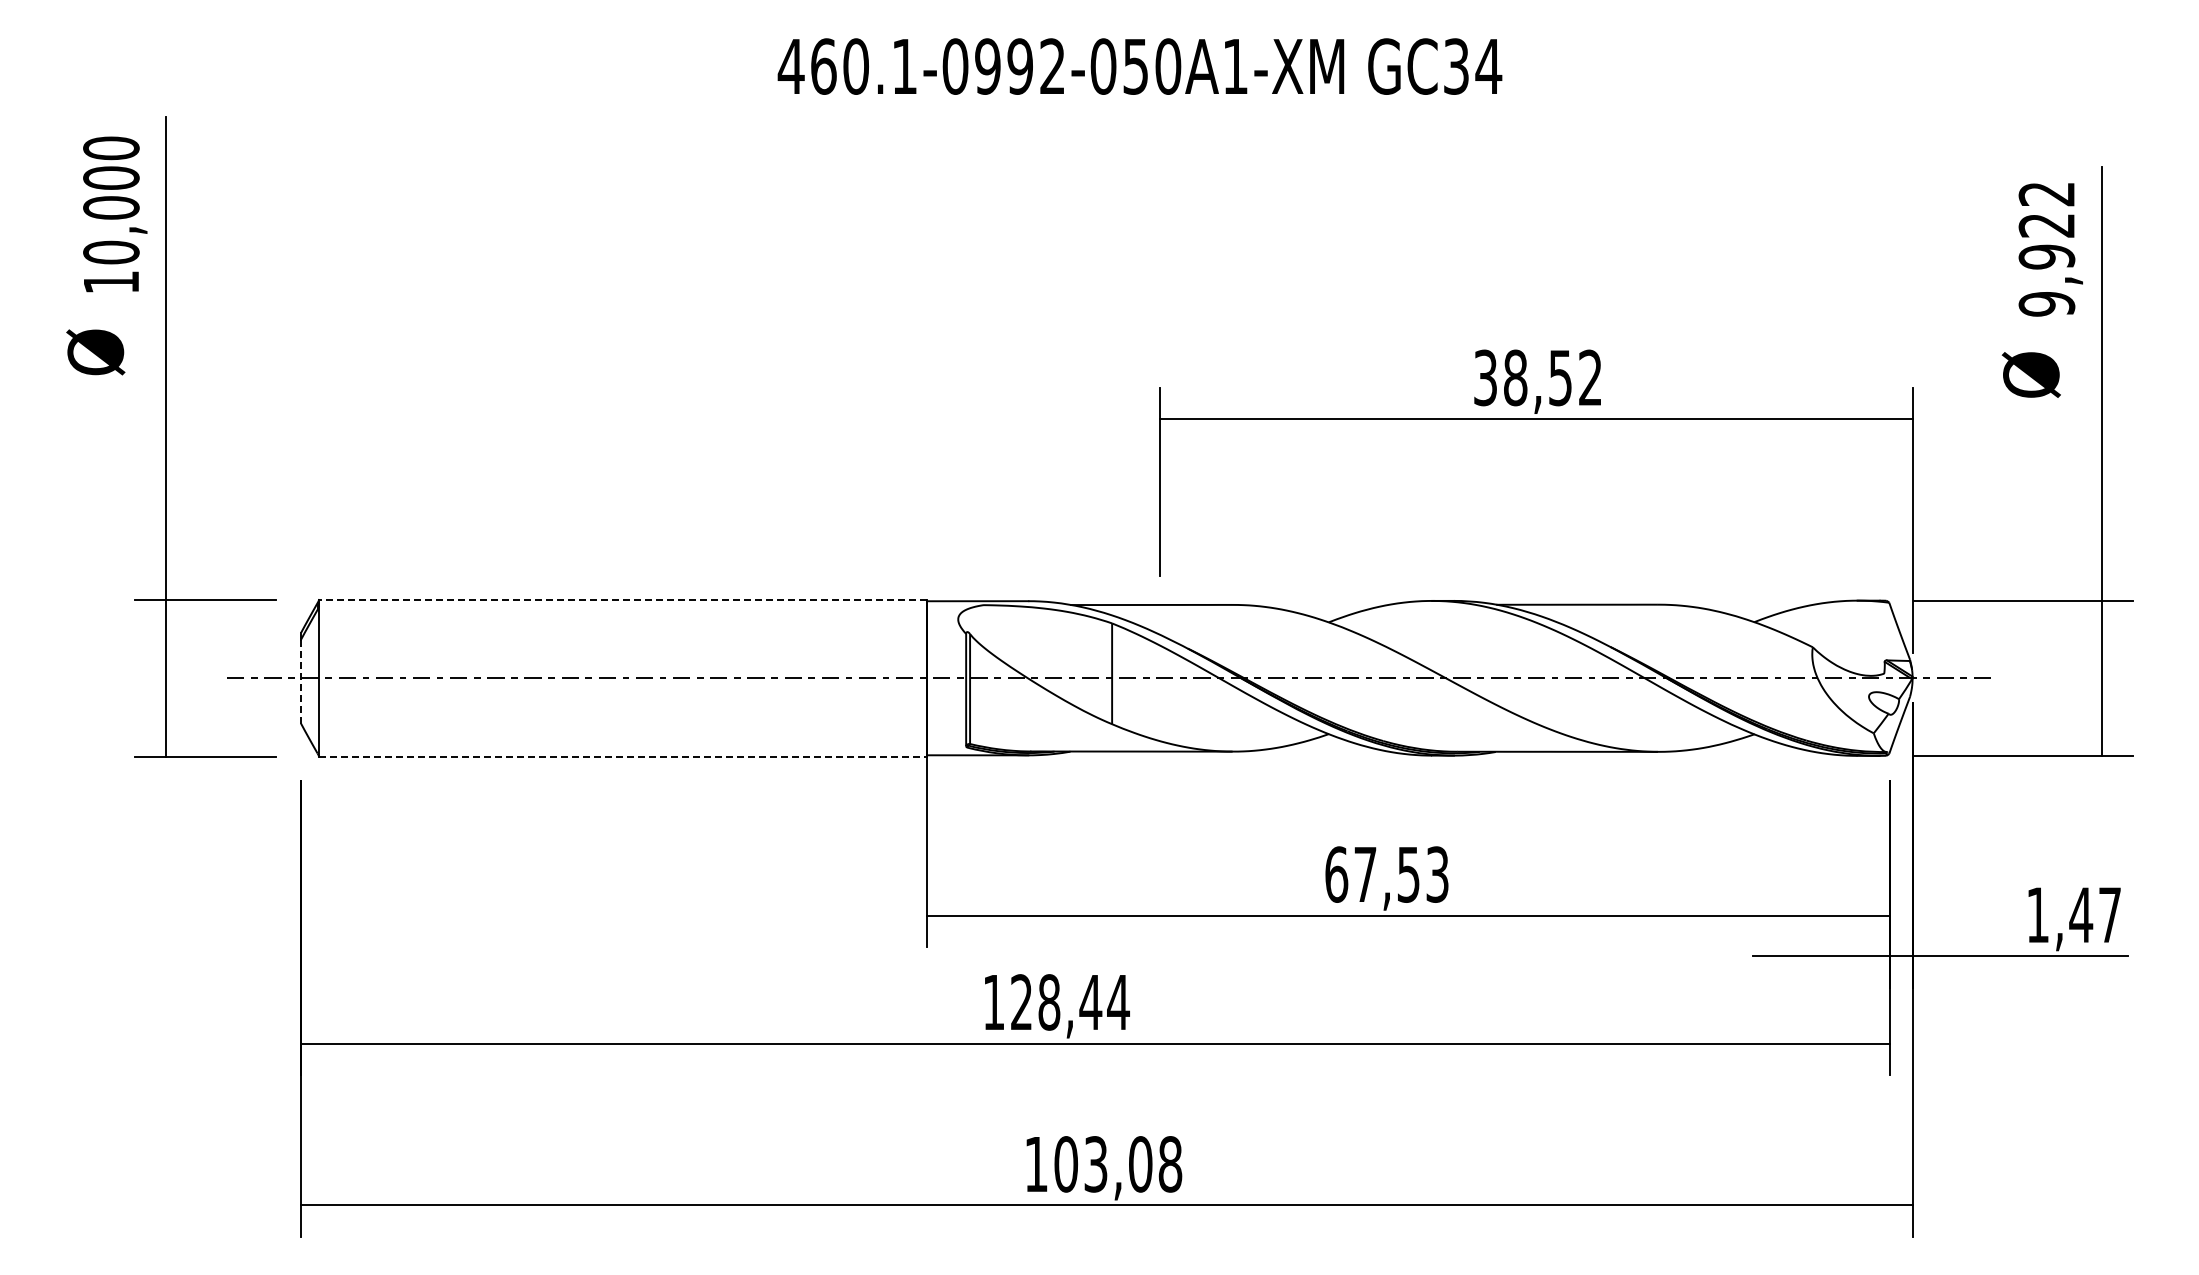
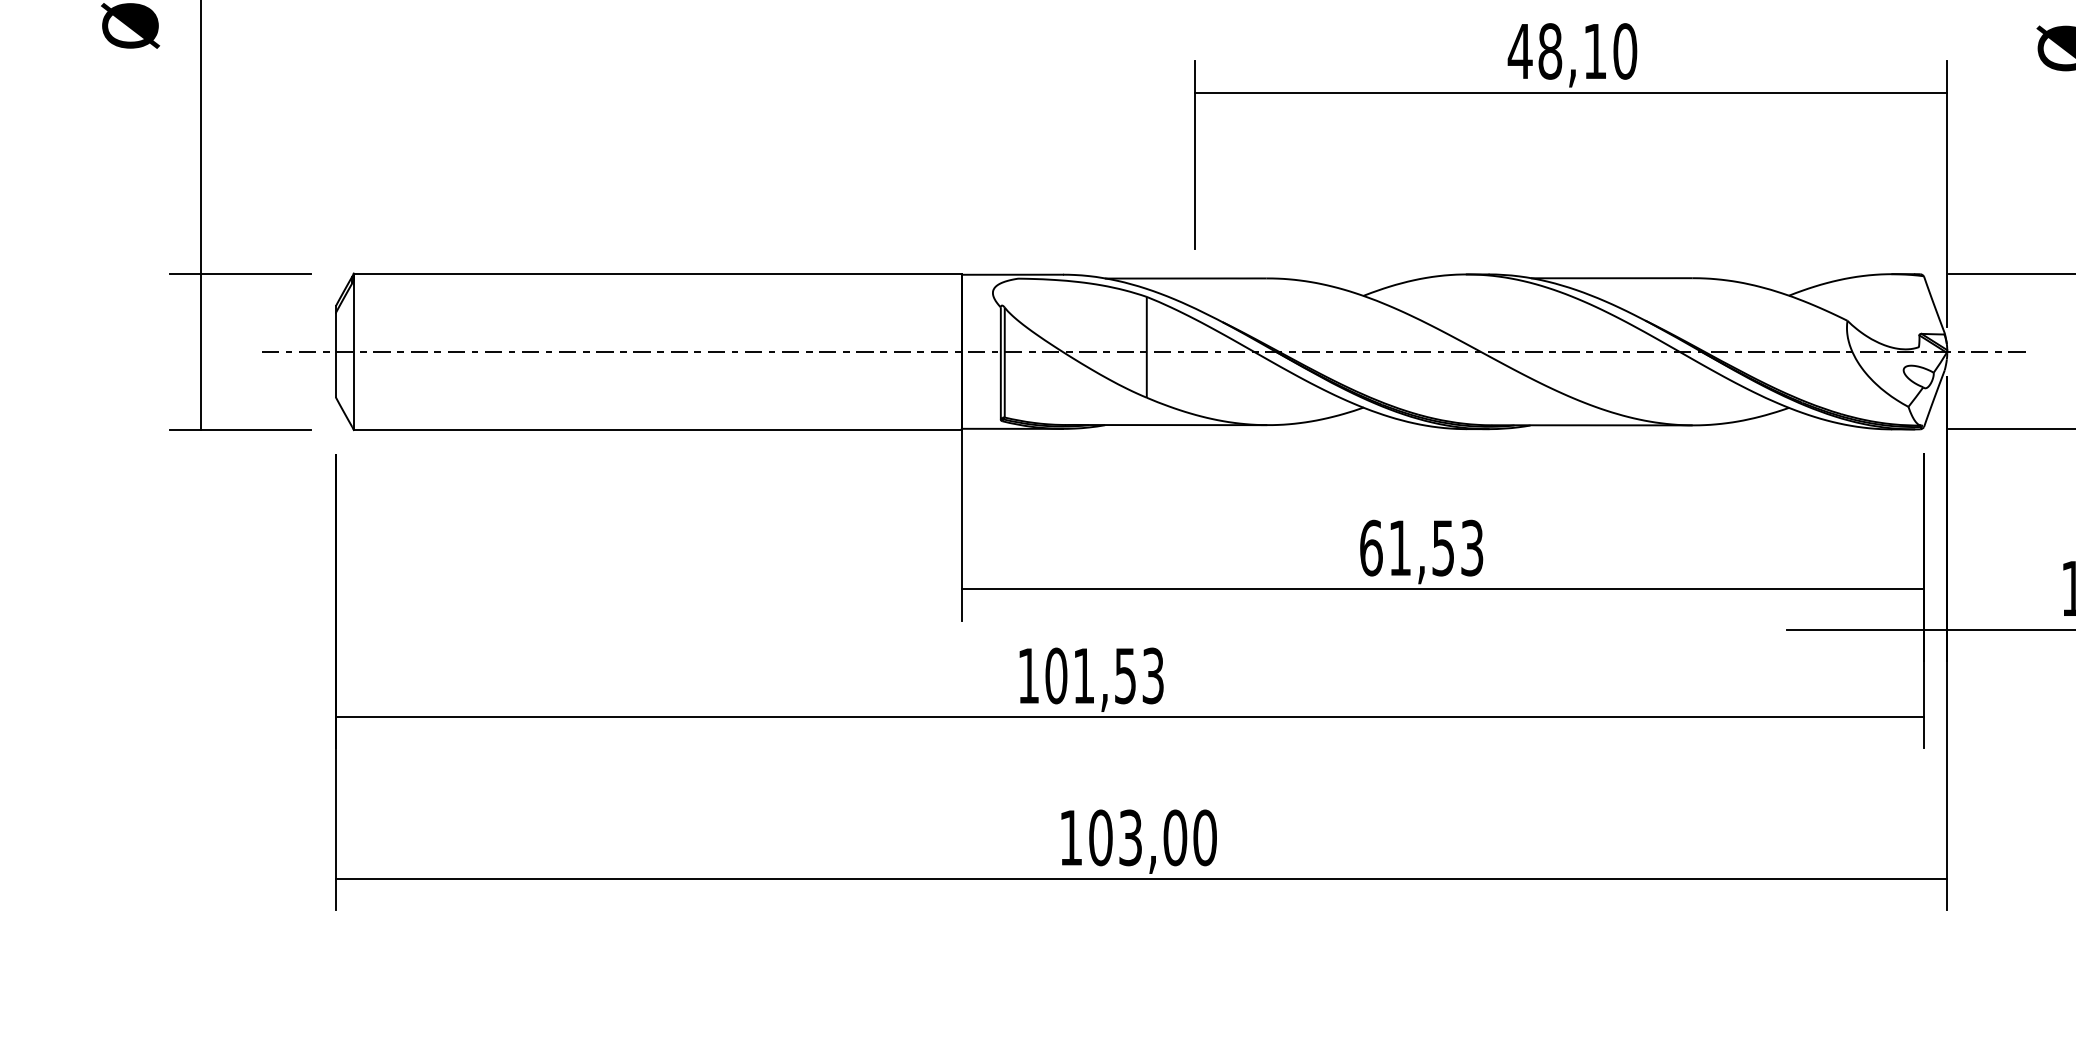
text: (1537, 377) -> (1572, 51), 38,52 -> 48,10
line: (623, 600) -> (658, 274), dashed -> solid
line: (301, 682) -> (336, 356), dashed -> solid
line: (623, 756) -> (658, 430), dashed -> solid
text: (1365, 874) -> (1400, 548), 67,53 -> 61,53
text: (1069, 1002) -> (1104, 676), 128,44 -> 101,53
text: (1170, 1164) -> (1205, 838), 103,08 -> 103,00

